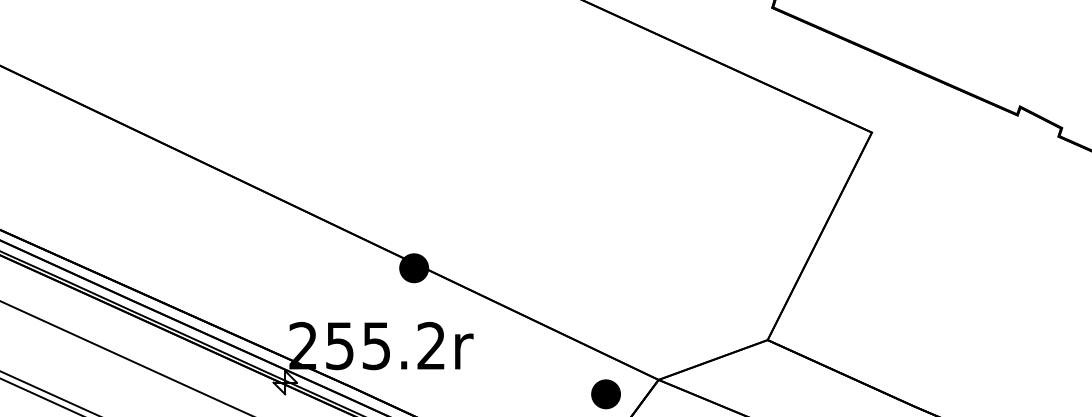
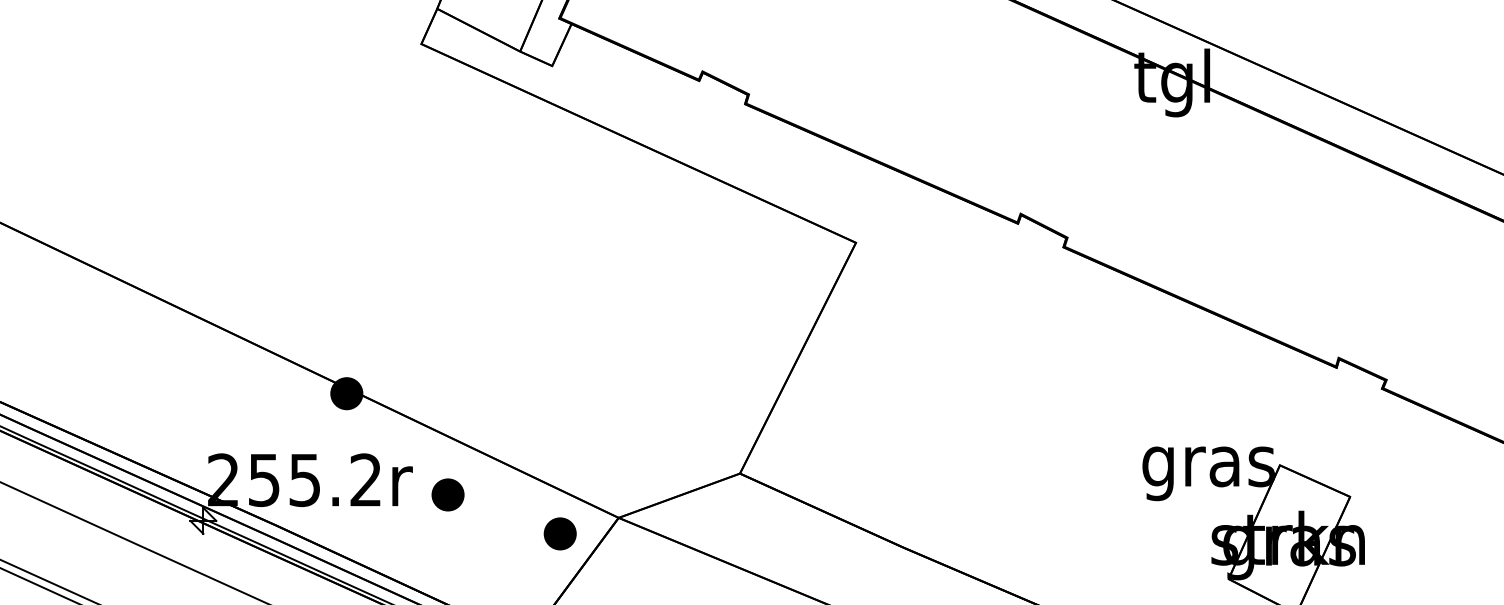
part: (504, 358) -> (447, 494), added

